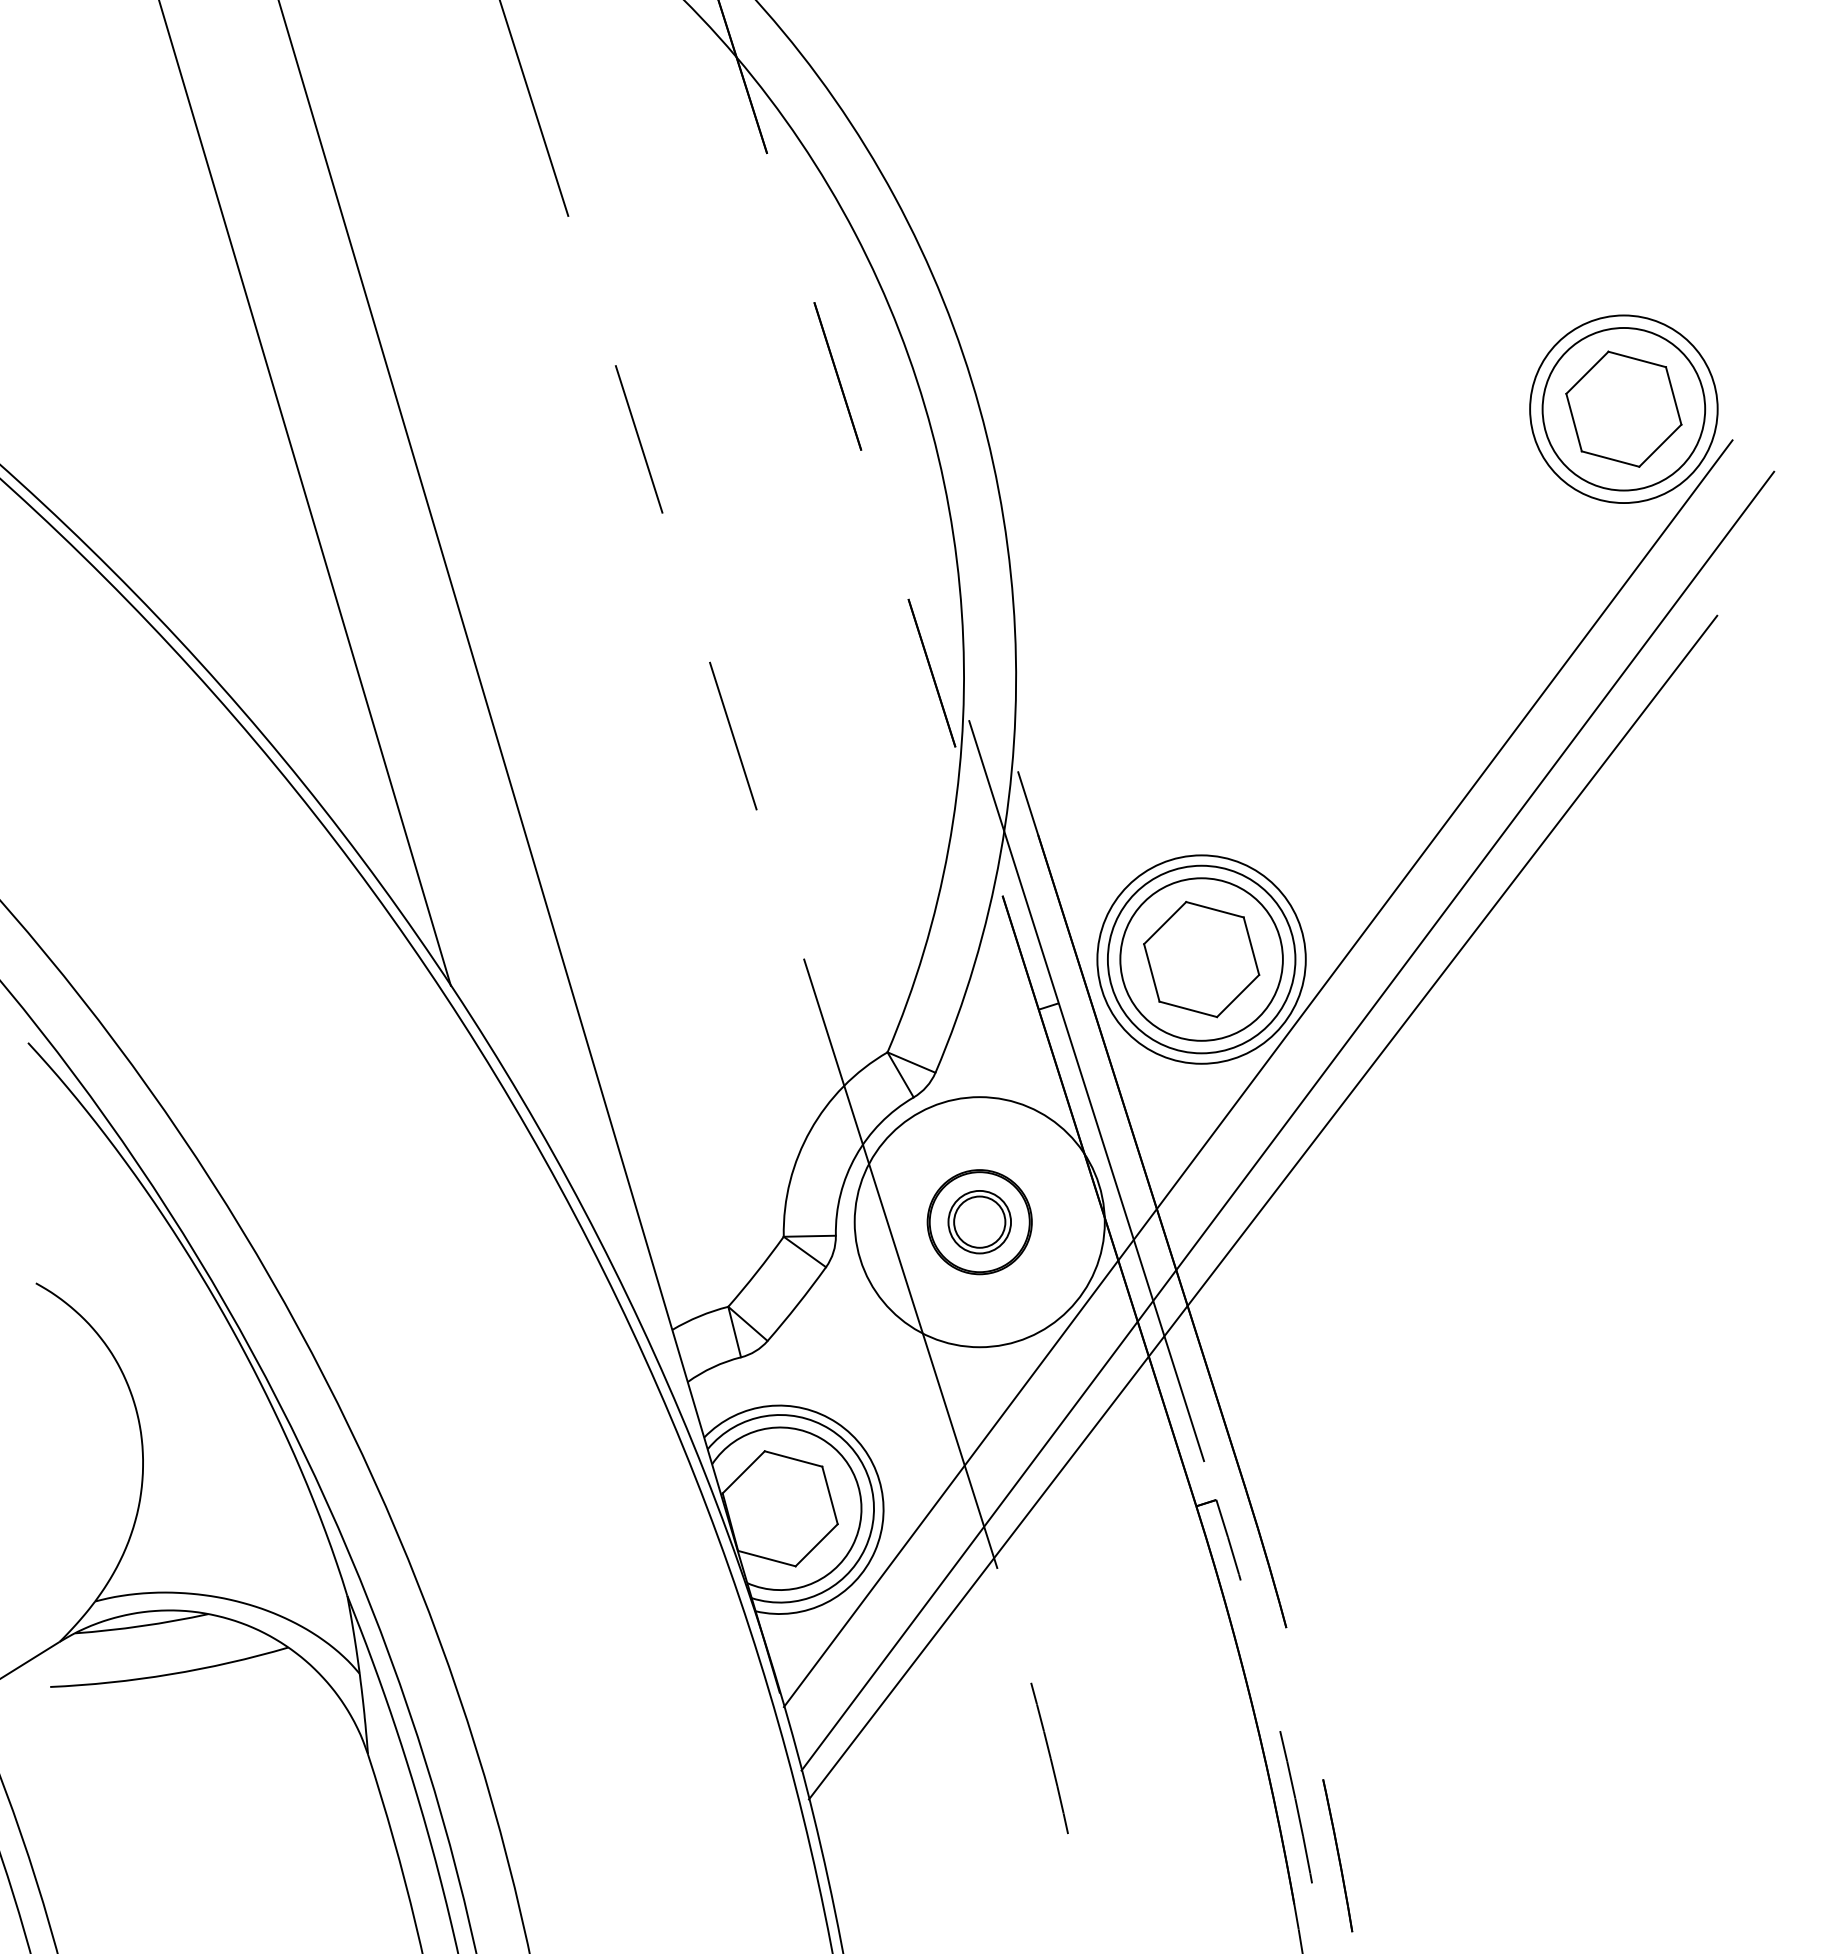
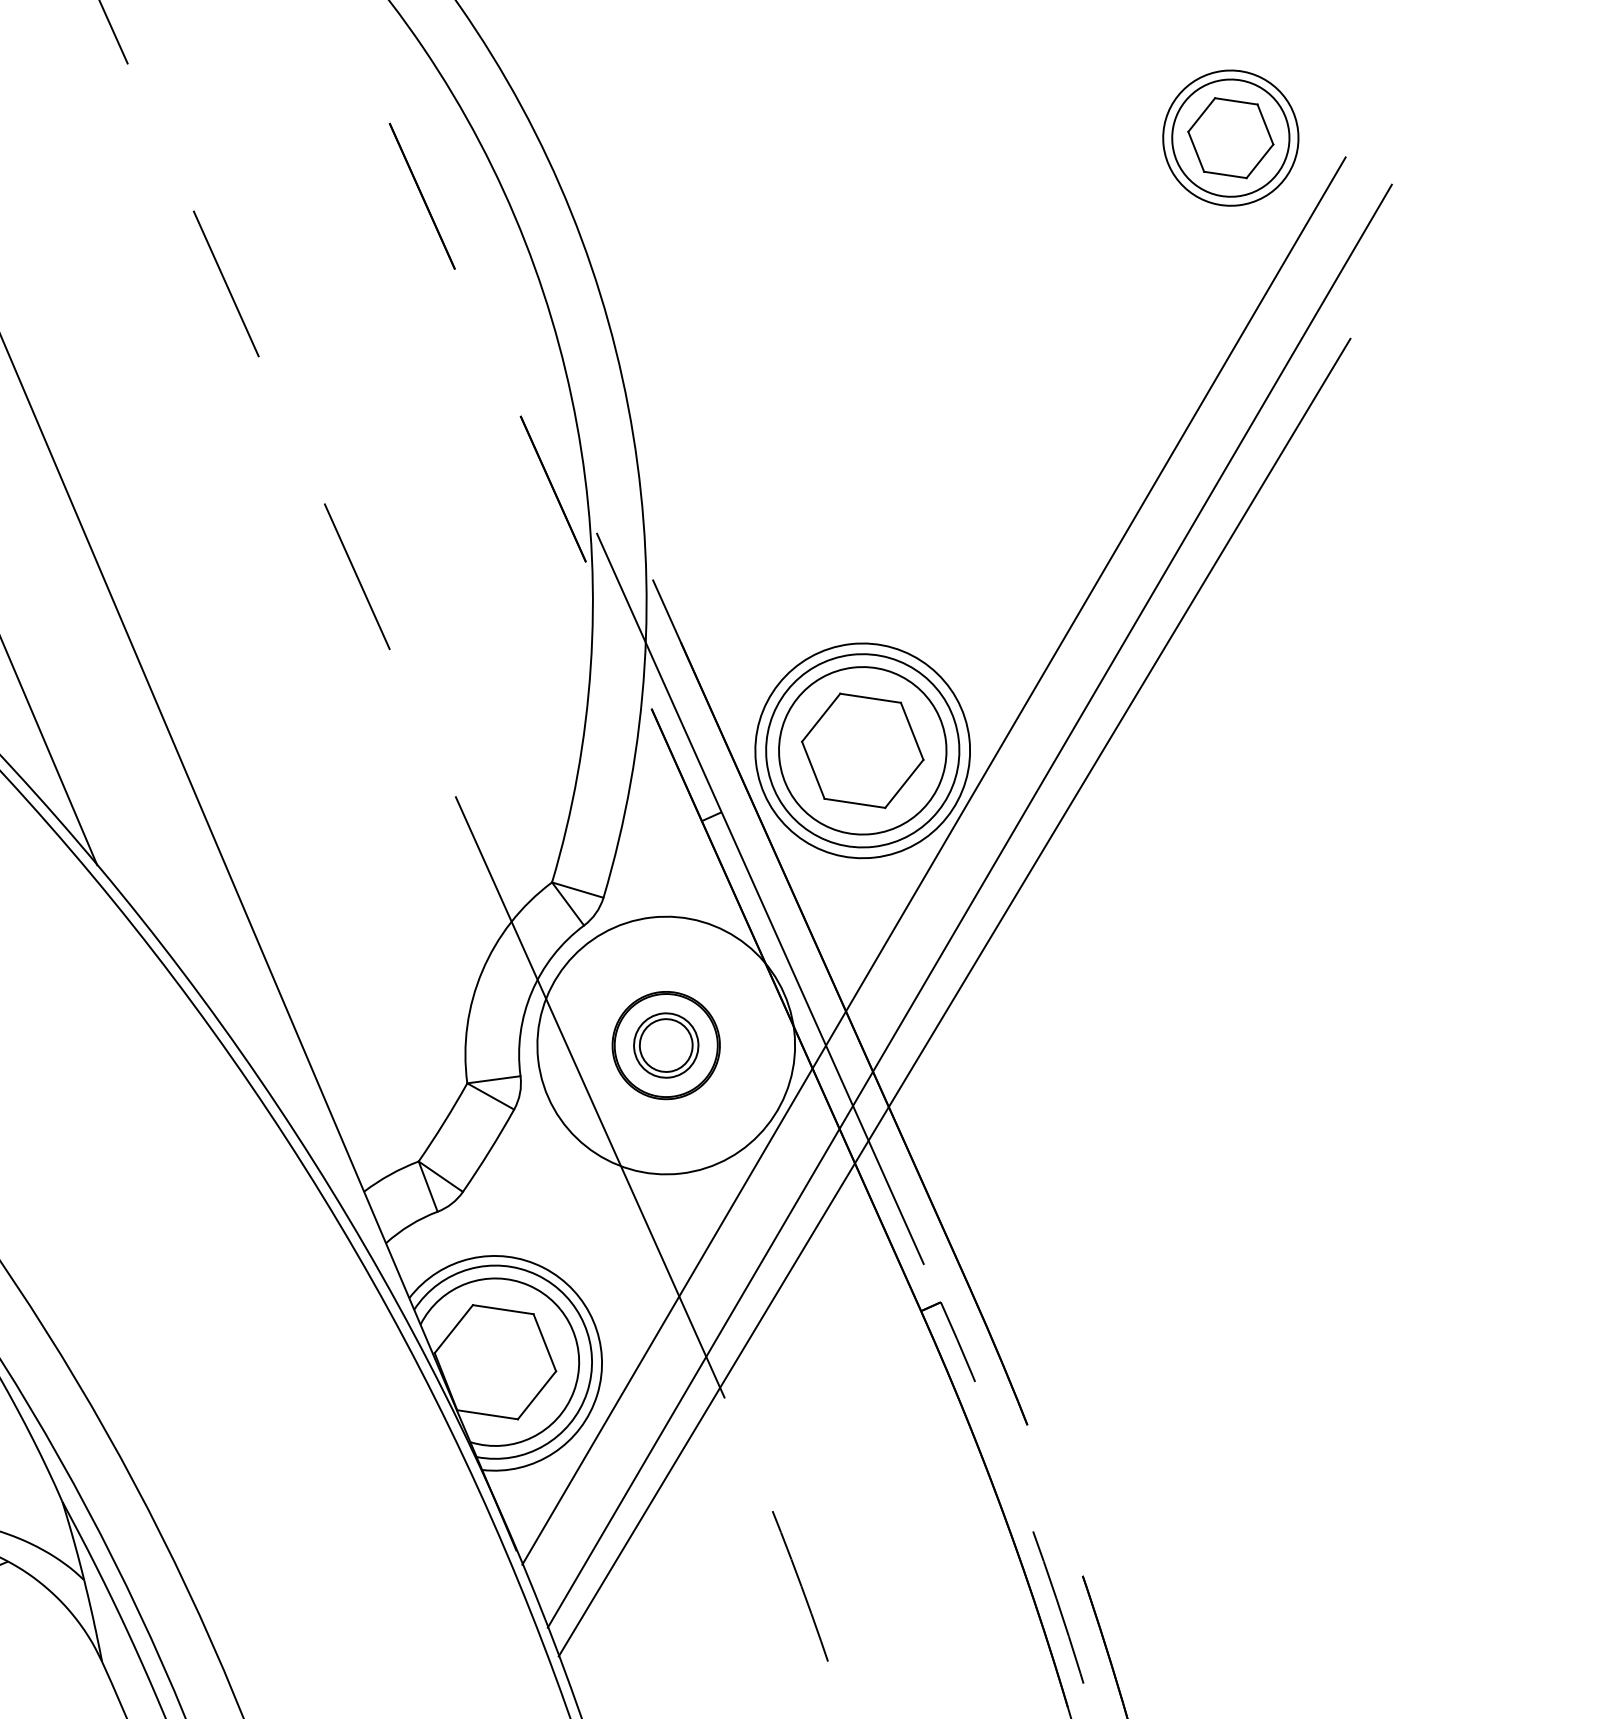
part: (1623, 408) -> (1230, 137), size x0.7

